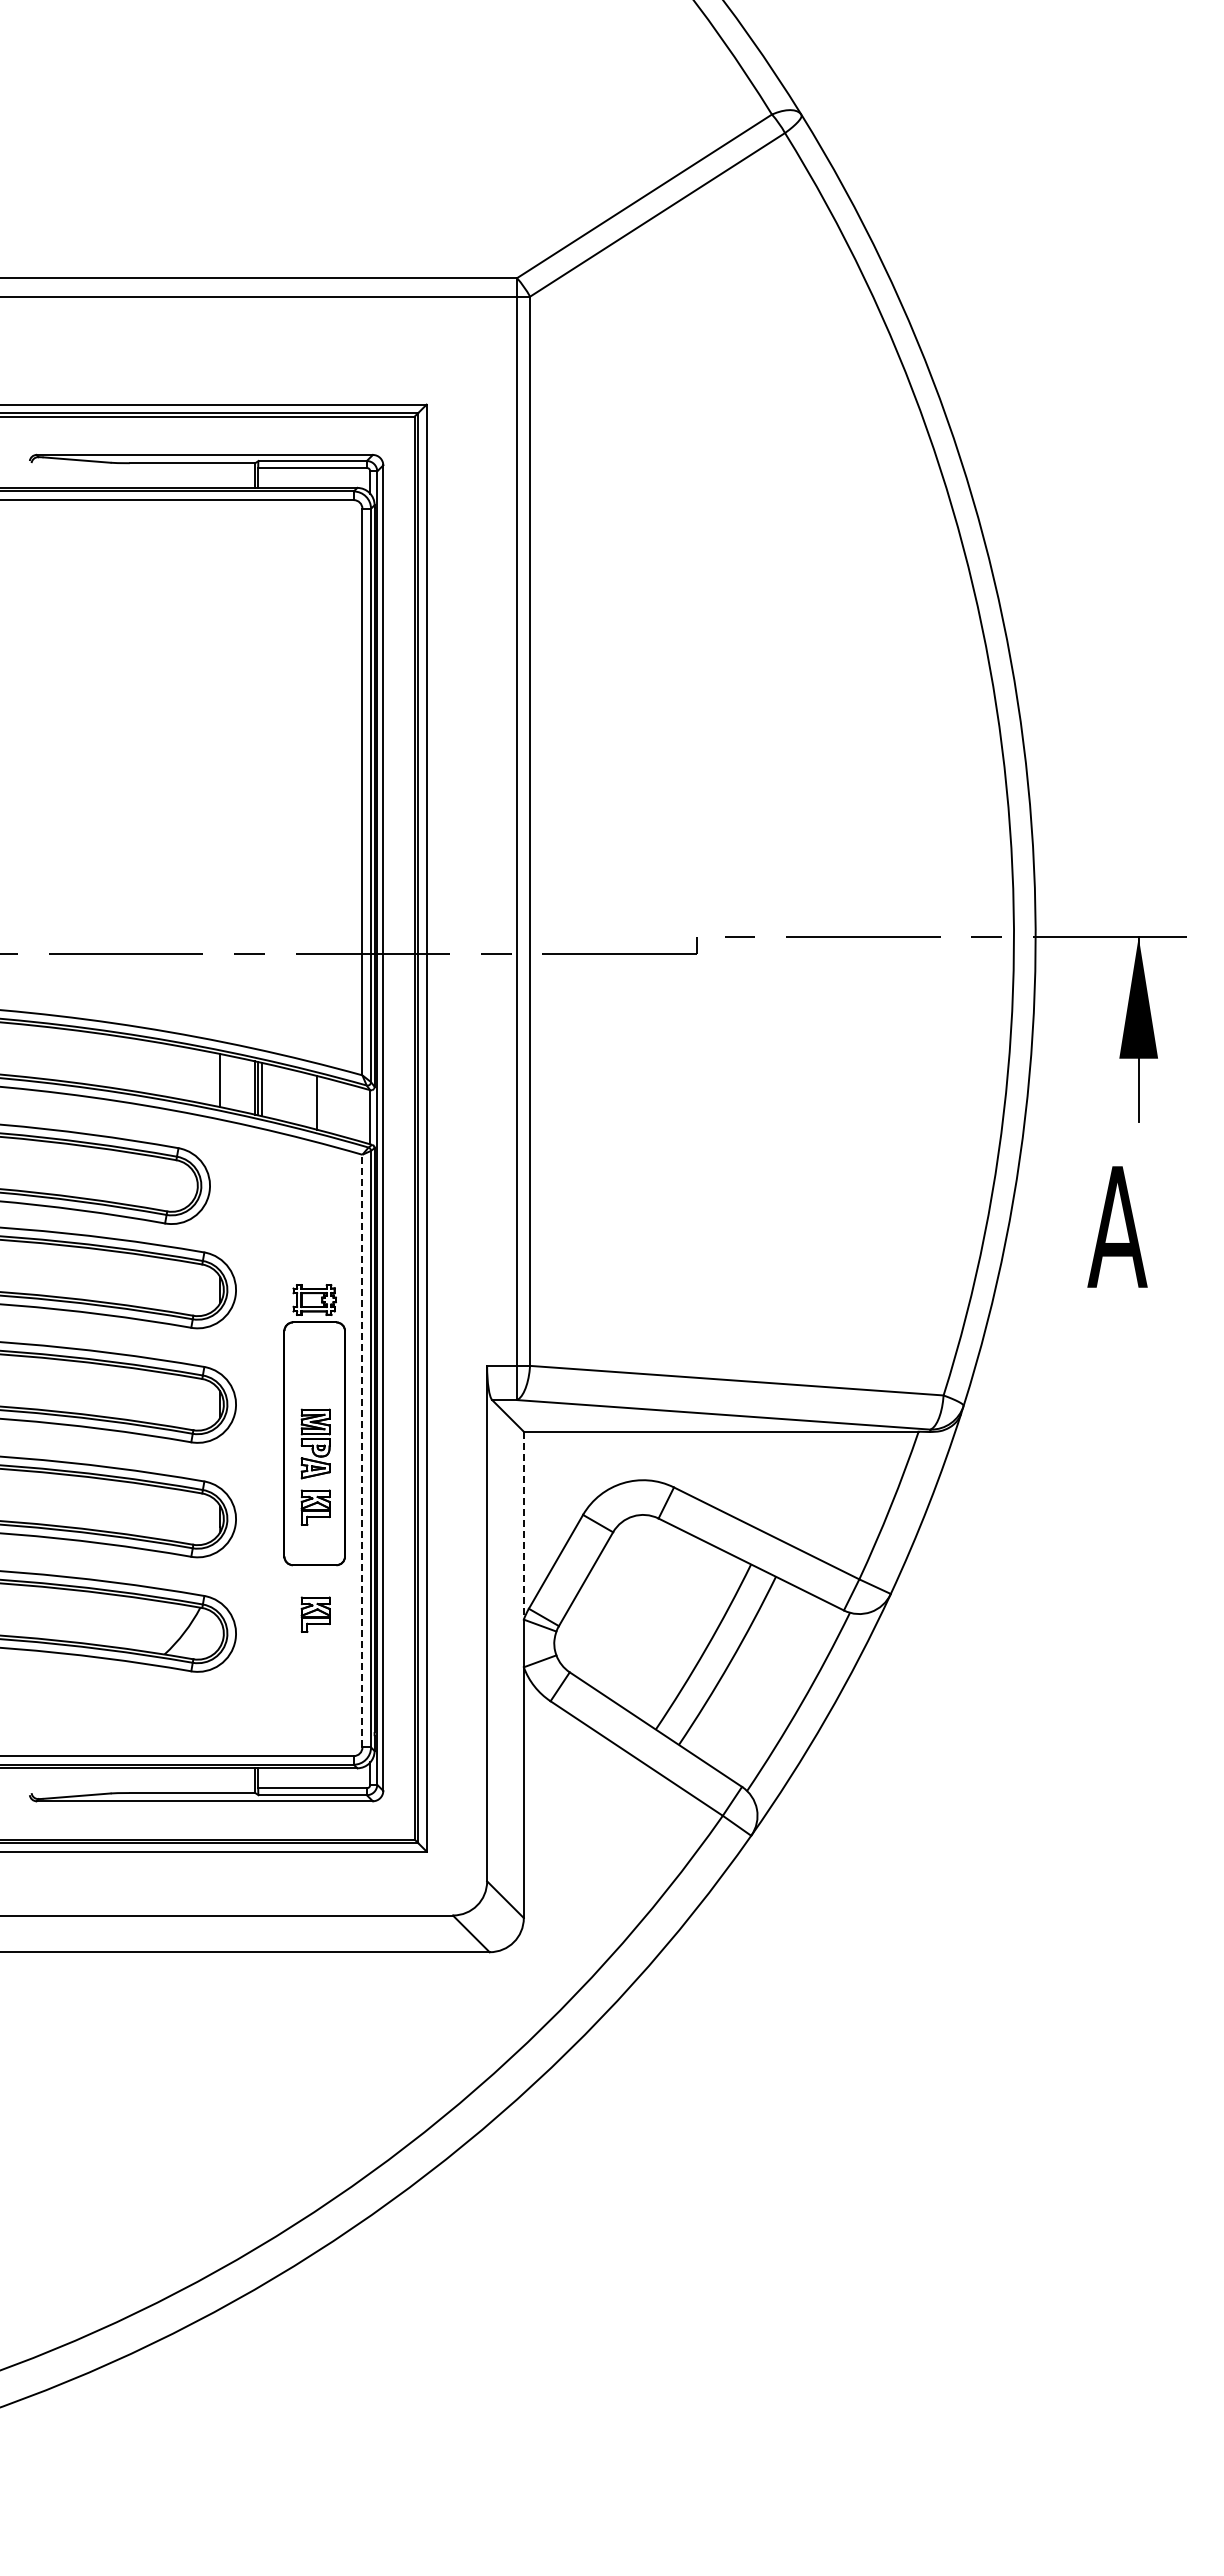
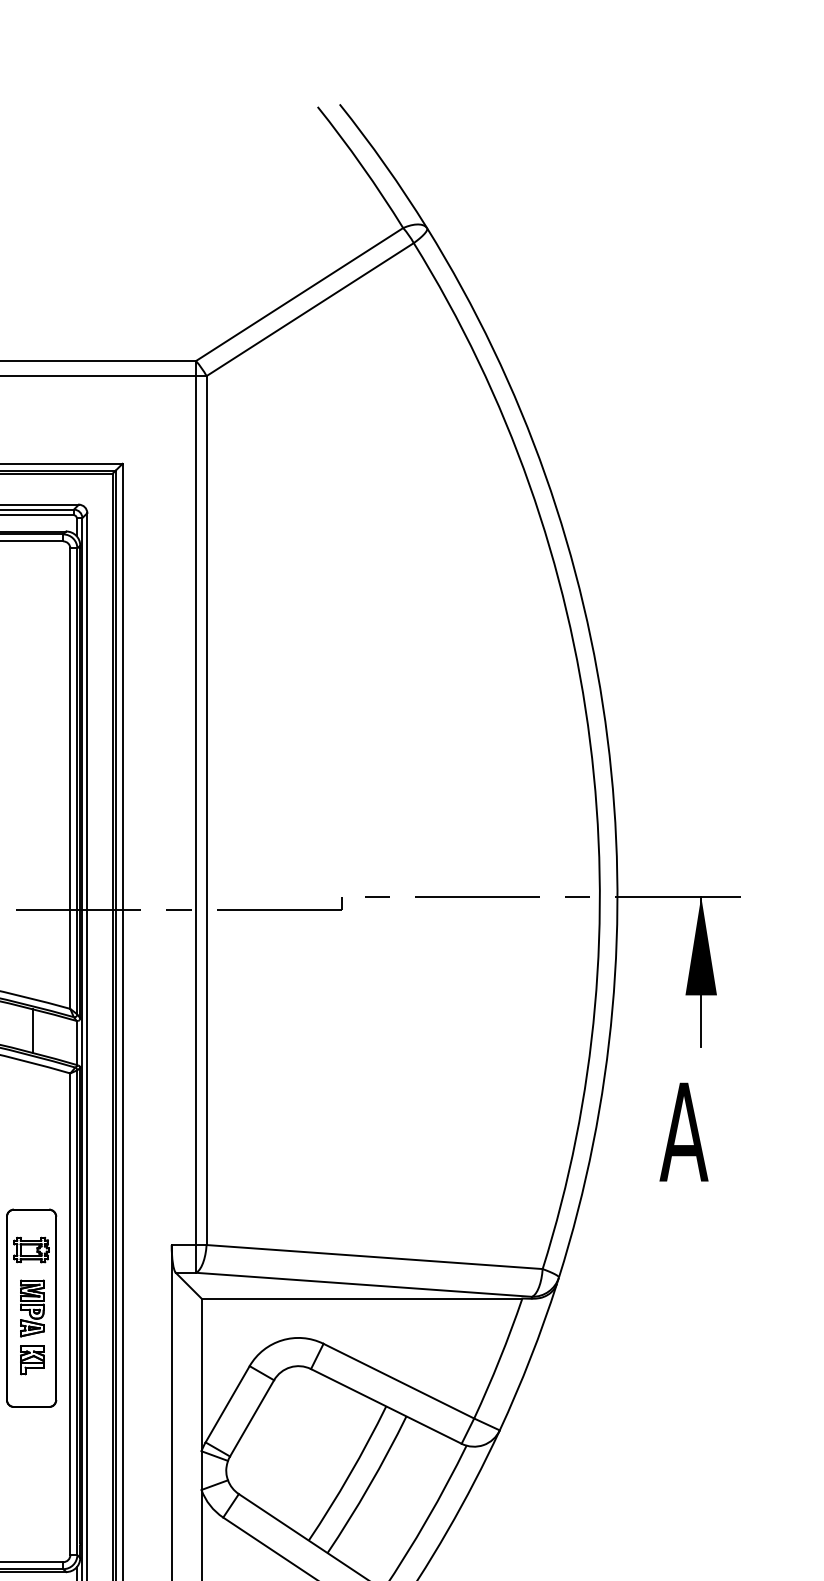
part: (314, 1299) -> (31, 1249), moved
line: (362, 1450) -> (70, 1313), dashed -> solid
line: (523, 1525) -> (201, 1374), dashed -> solid
part: (315, 1614) -> (32, 1447), removed

